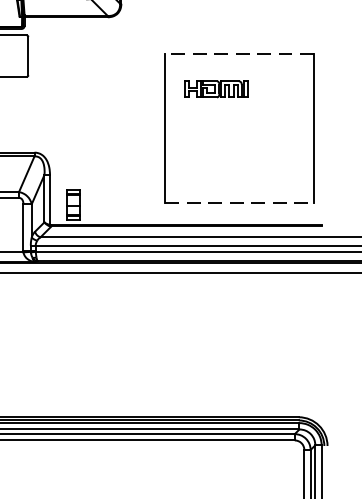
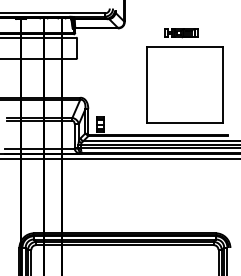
line: (237, 54) -> (184, 47), dashed -> solid
part: (216, 89) -> (181, 33), moved
line: (239, 202) -> (185, 123), dashed -> solid

